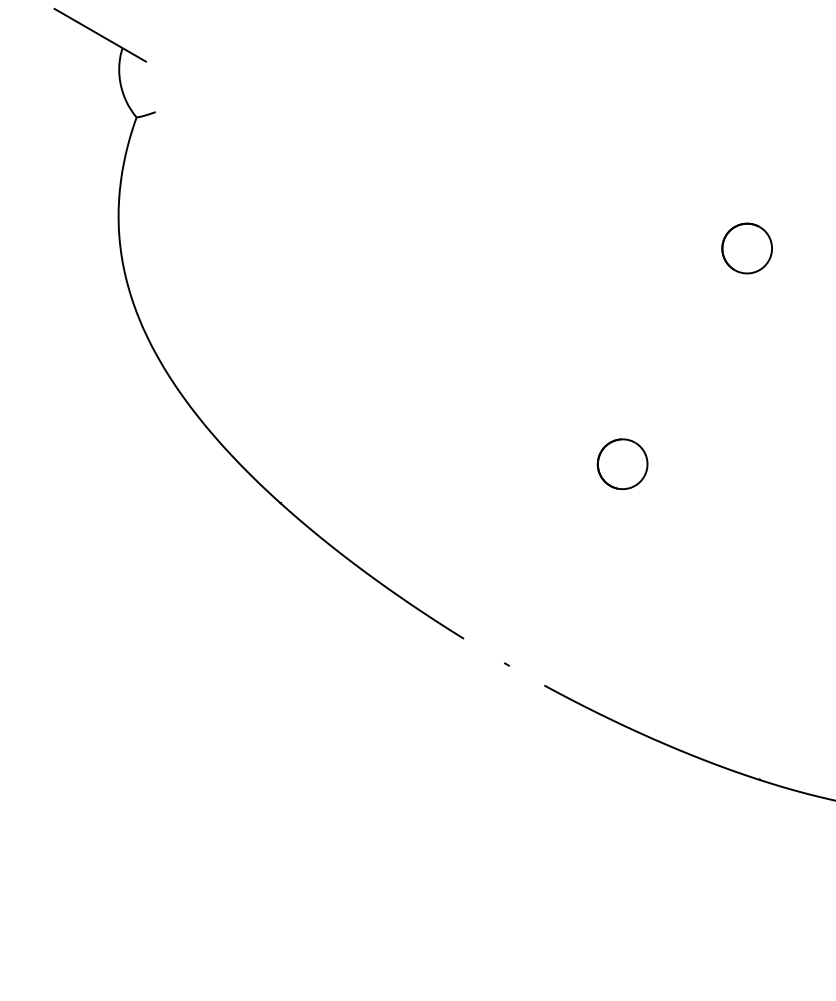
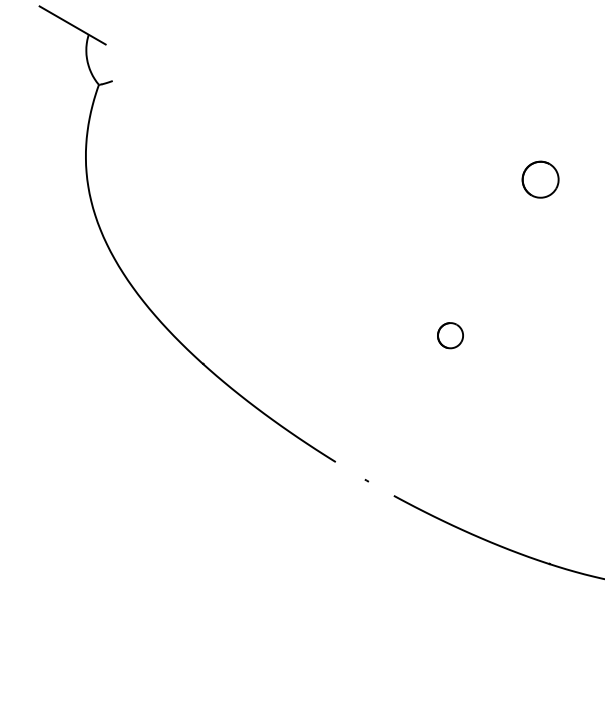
part: (622, 463) -> (450, 335), size x0.7

